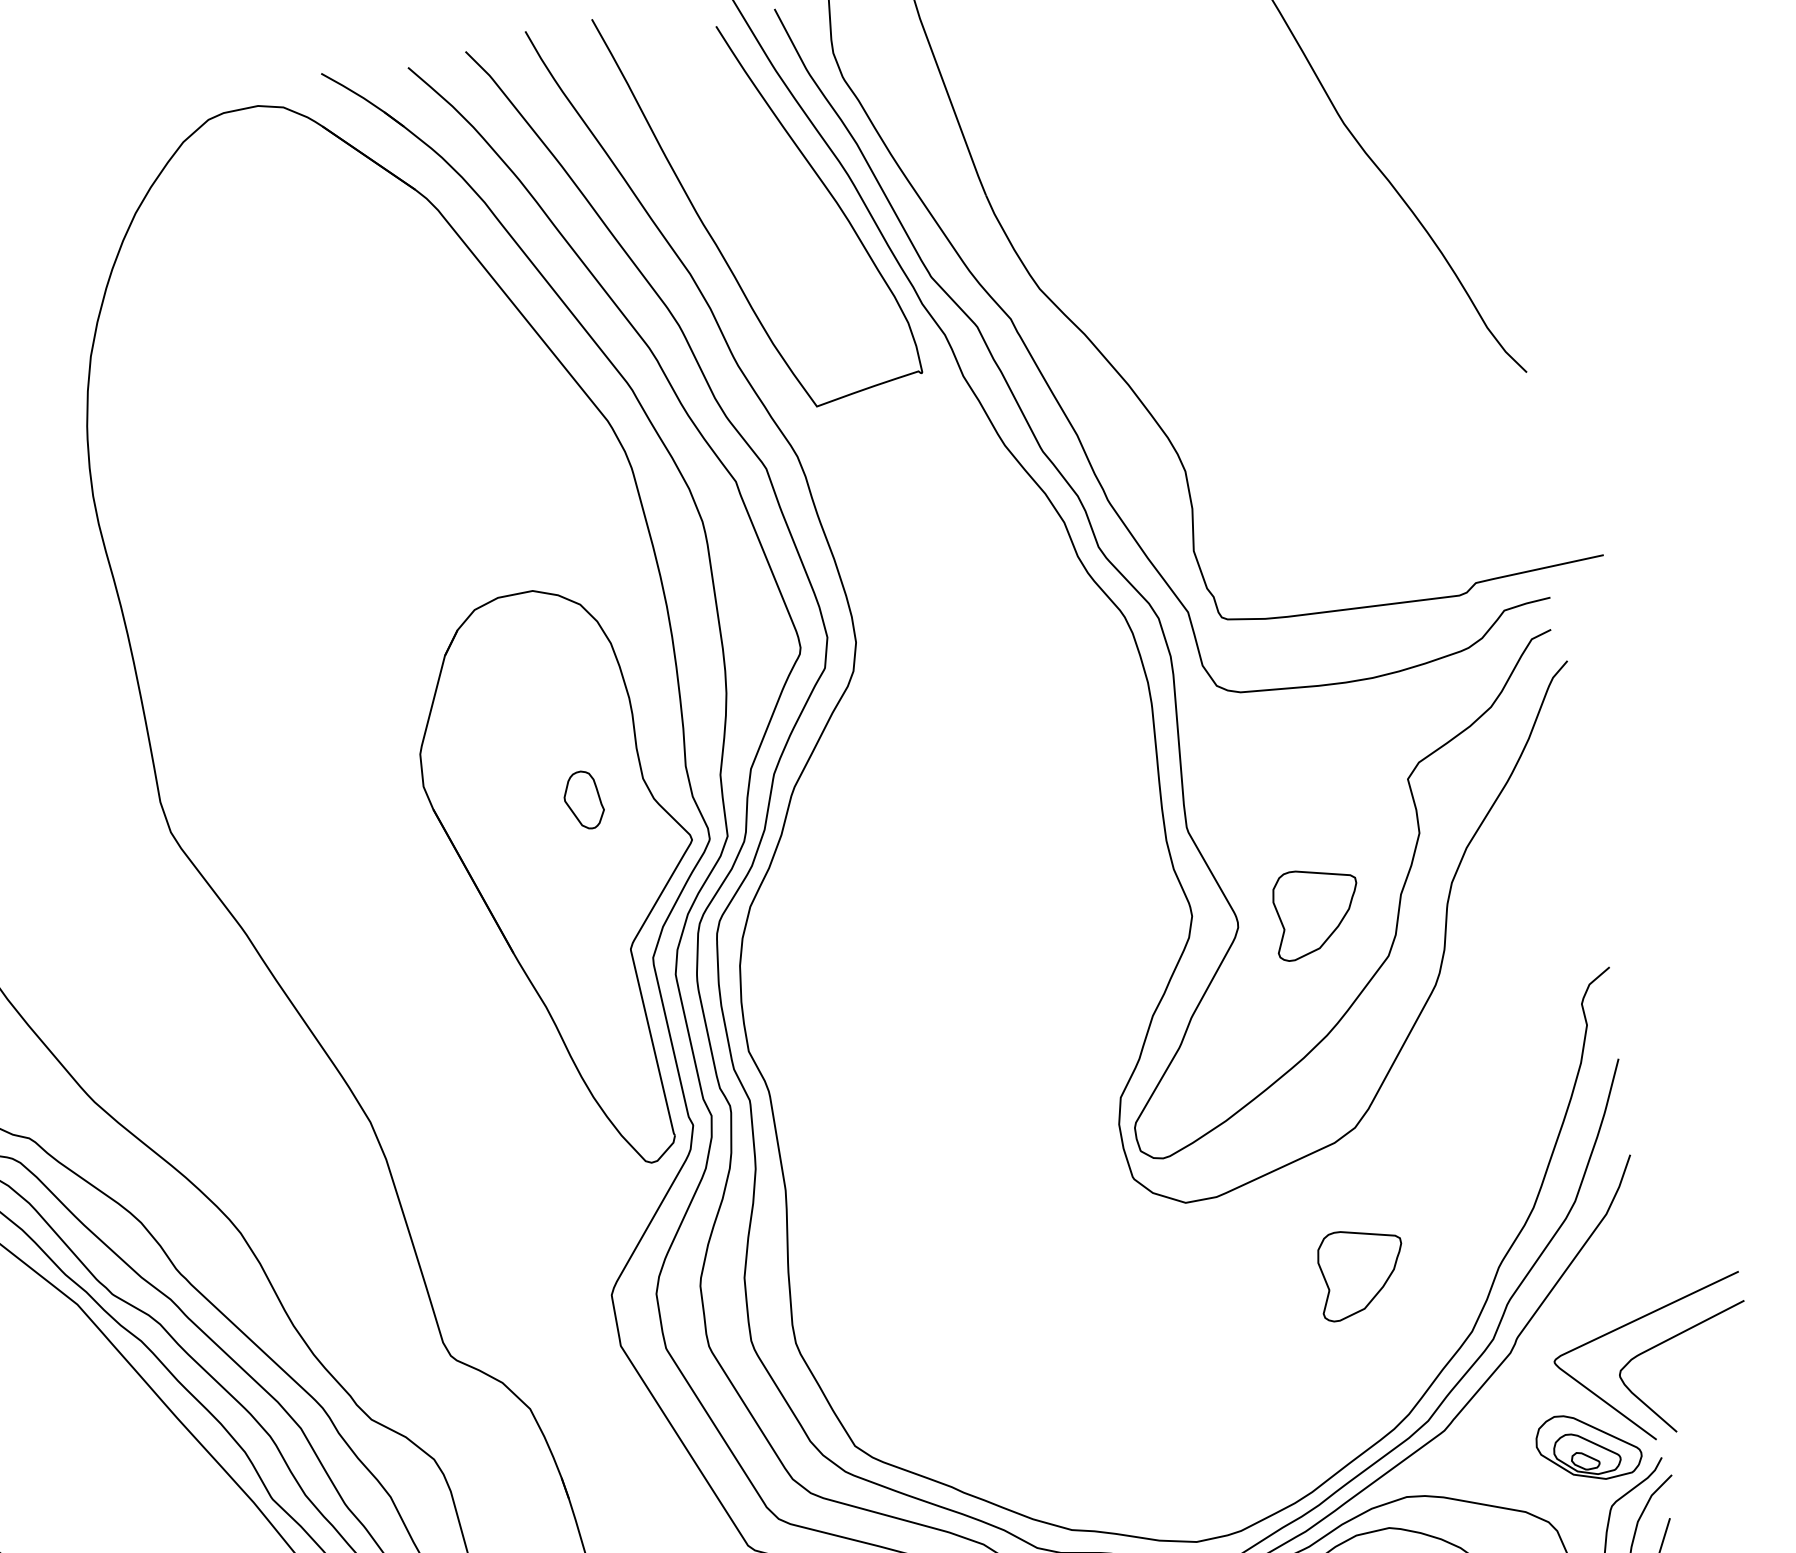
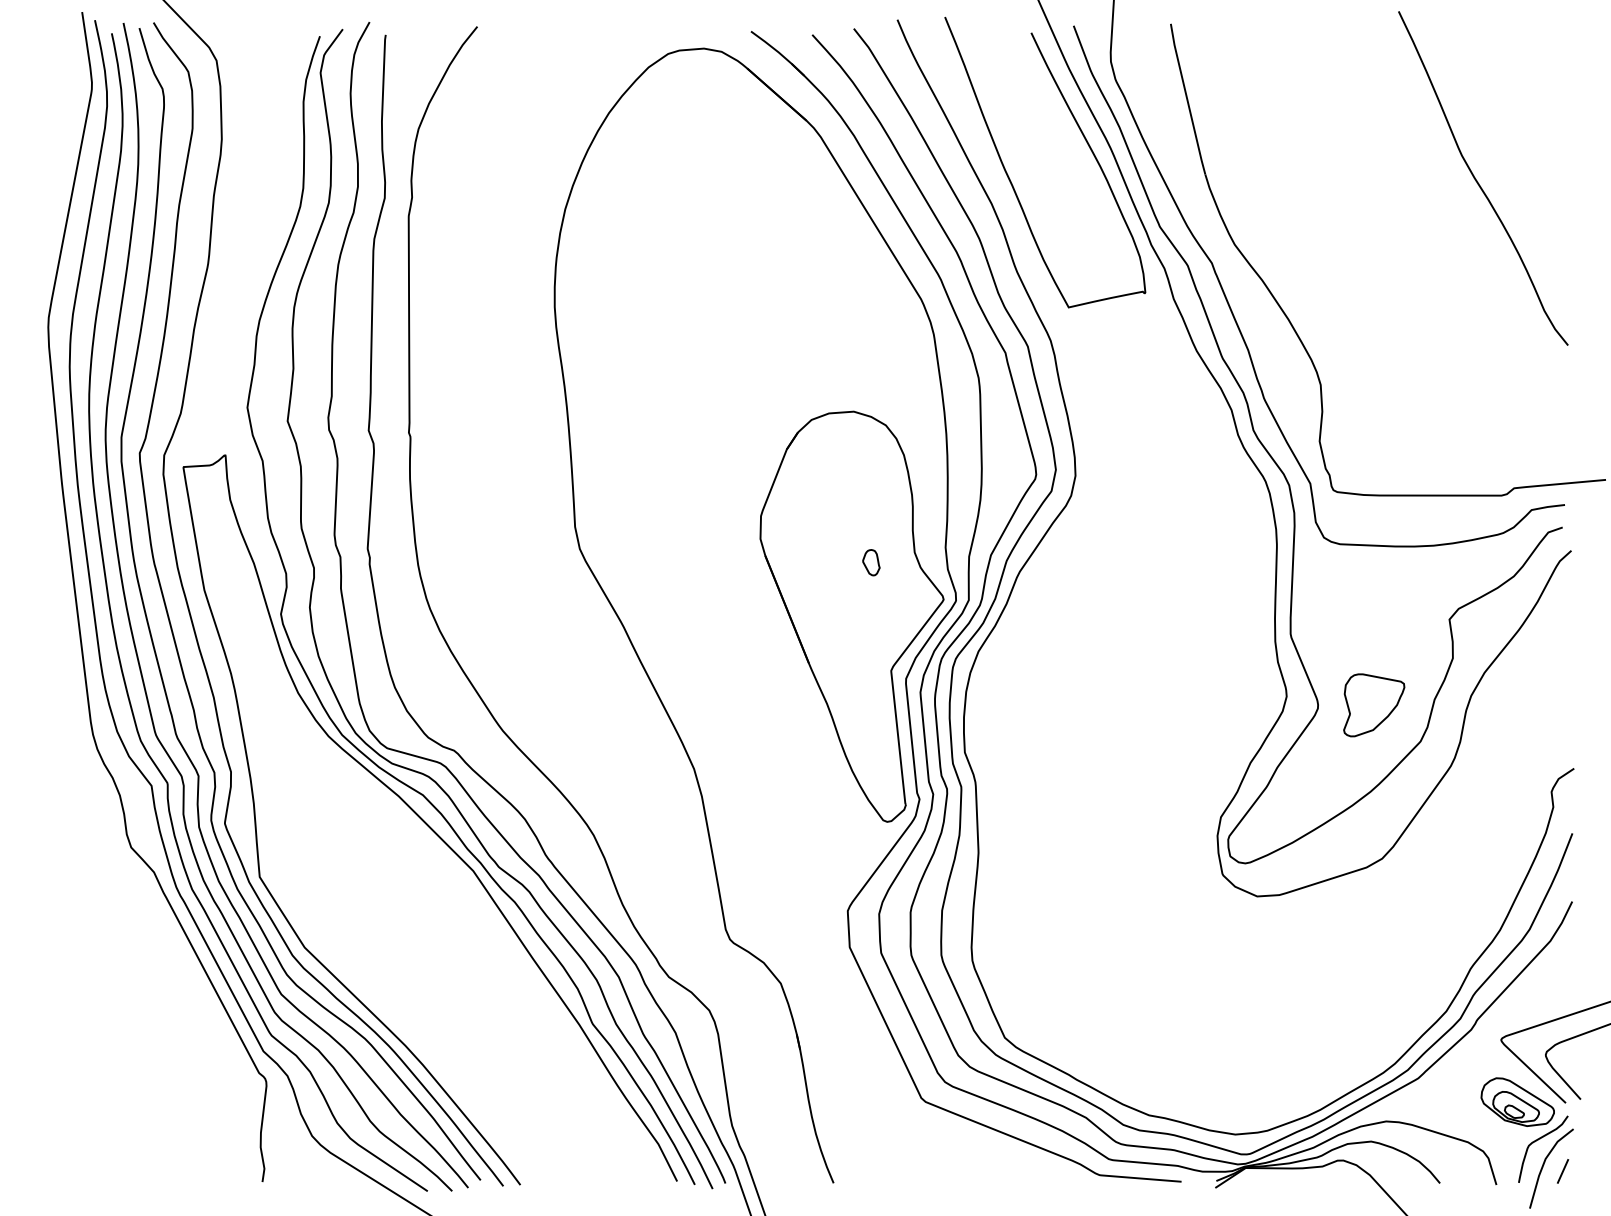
part: (583, 800) -> (871, 562), size x0.62
part: (1362, 1273) -> (1374, 961), removed

